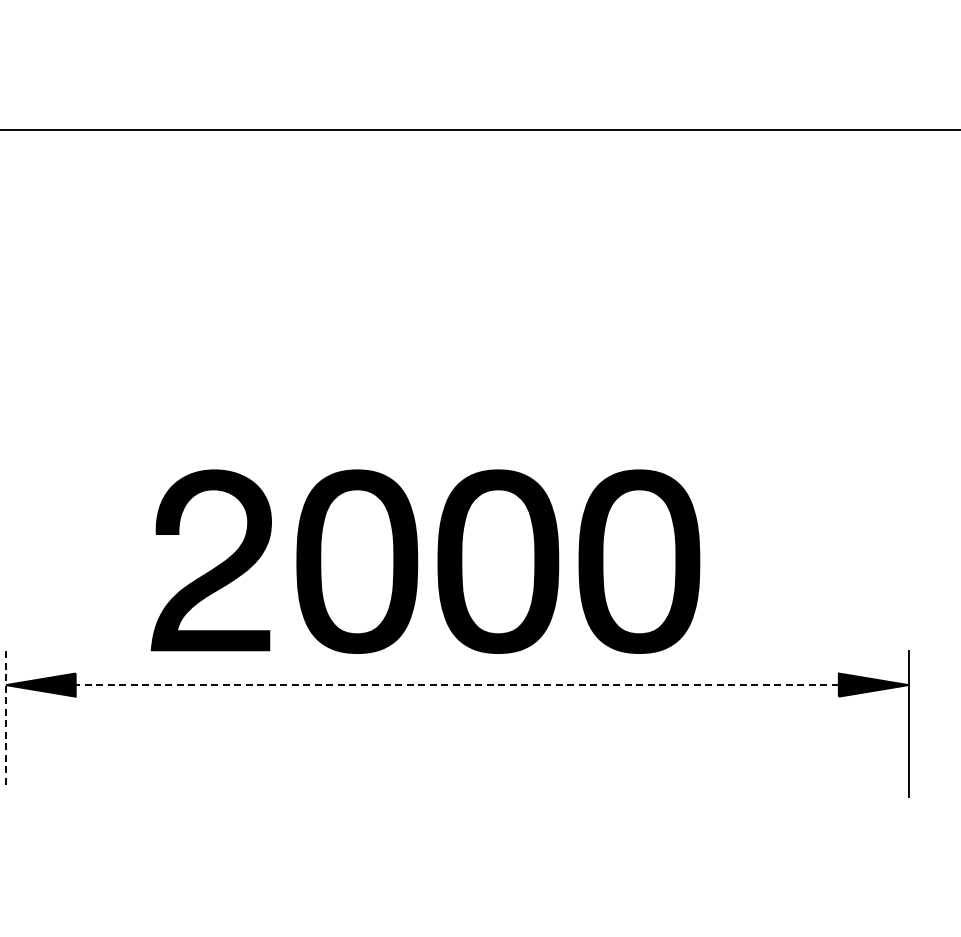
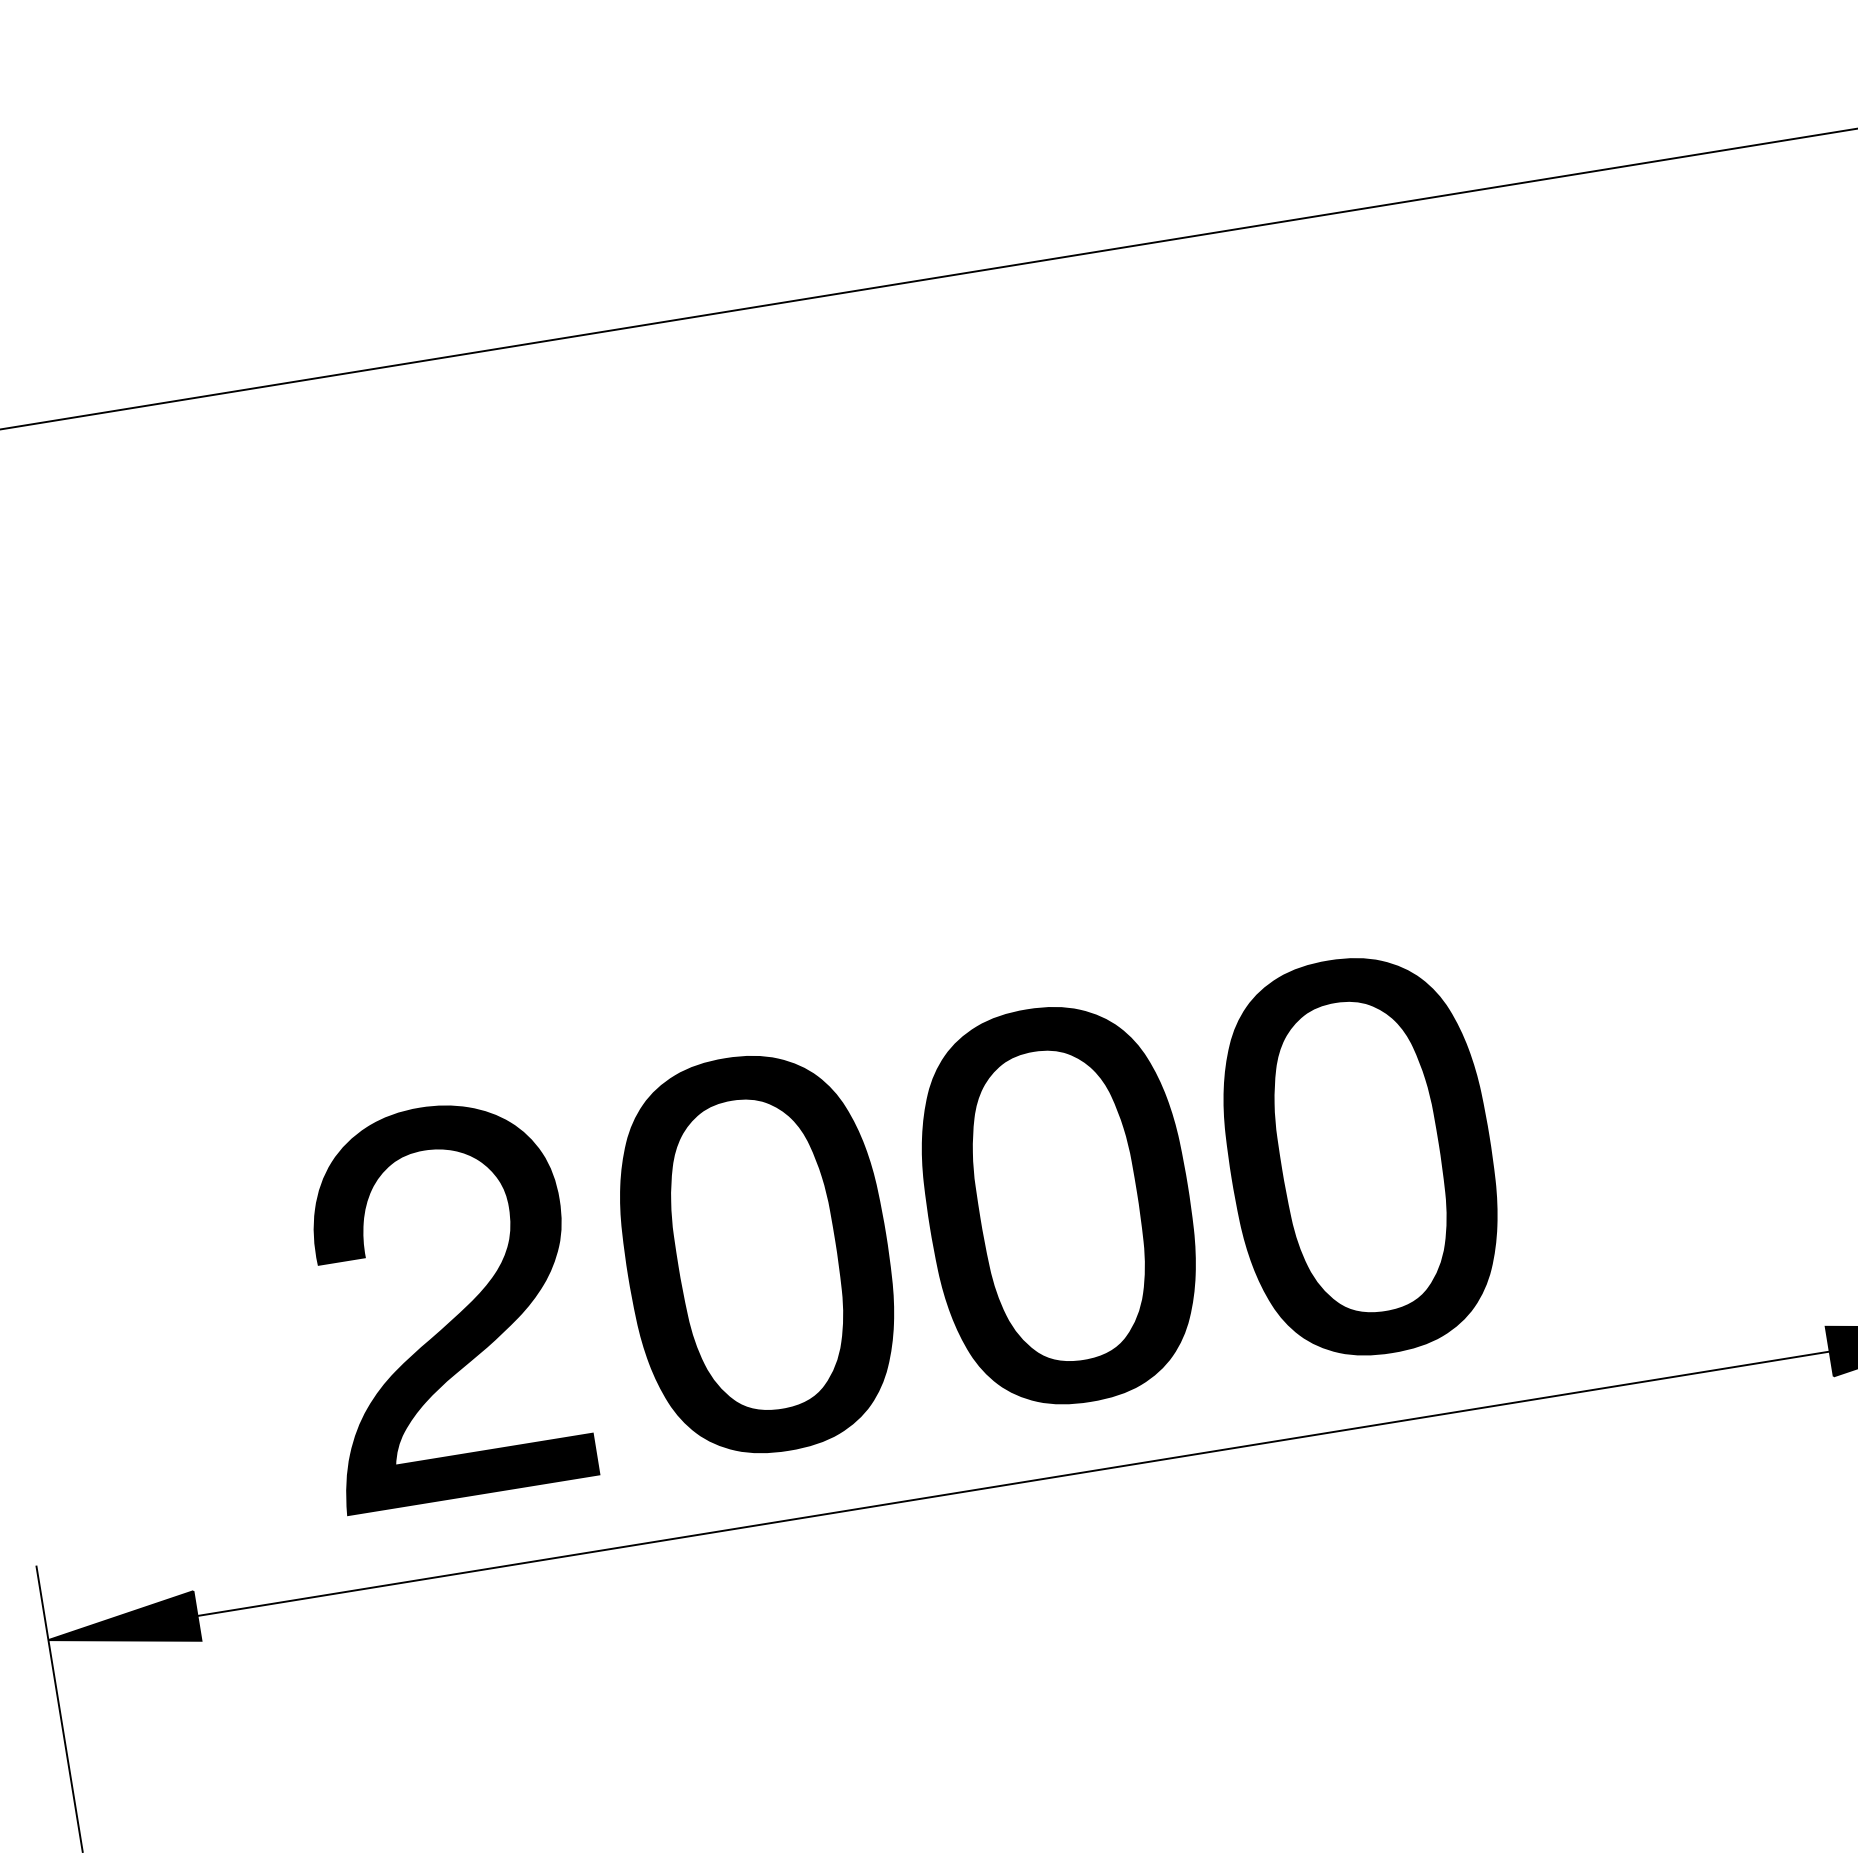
line: (457, 685) -> (1014, 1484), dashed -> solid
line: (6, 716) -> (60, 1707), dashed -> solid

